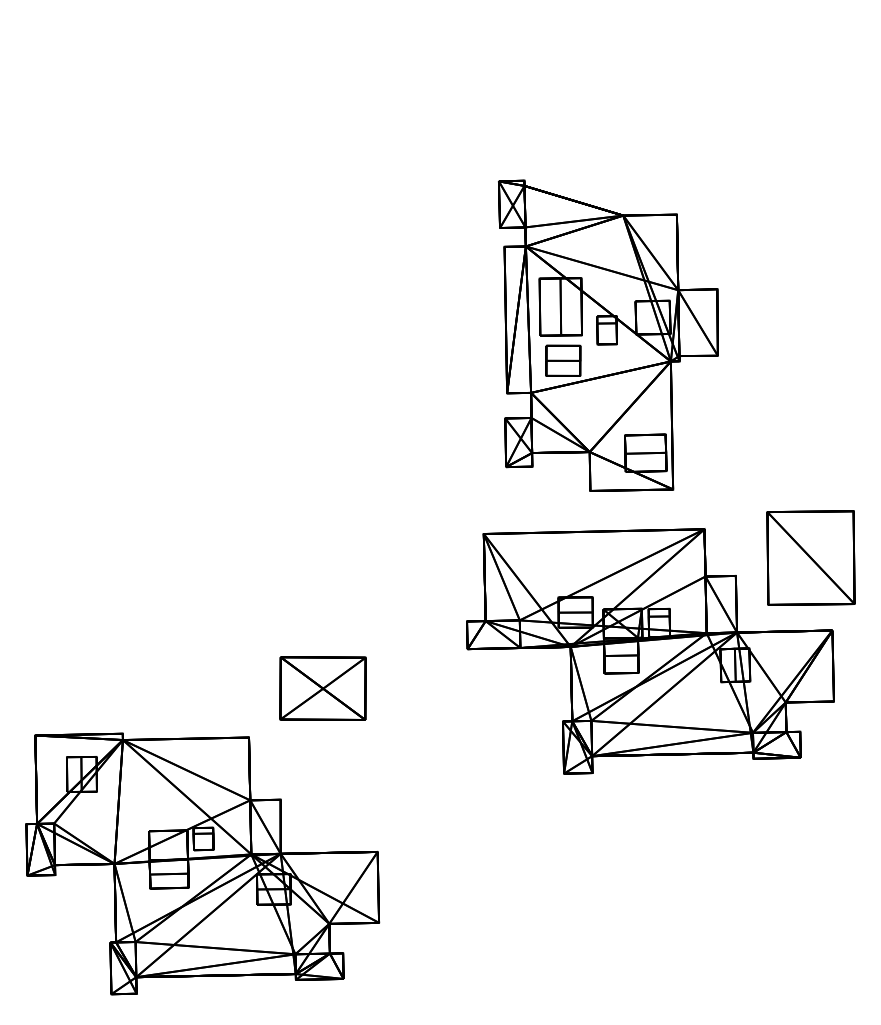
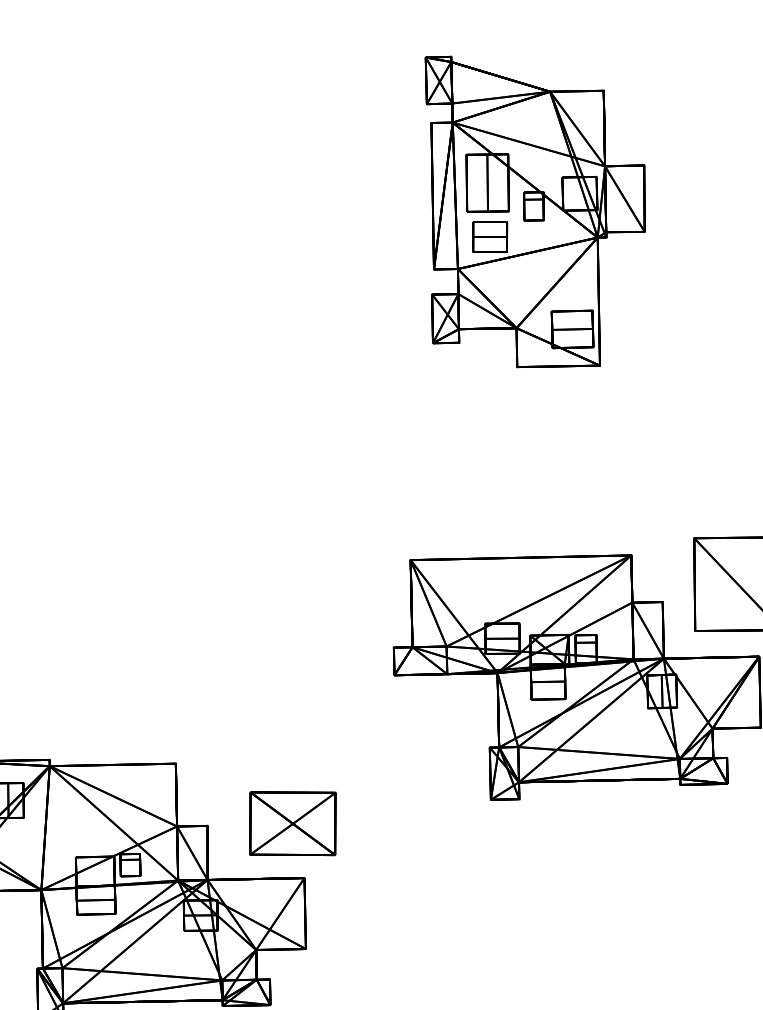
part: (608, 335) -> (535, 211), moved
part: (322, 688) -> (292, 823), moved

